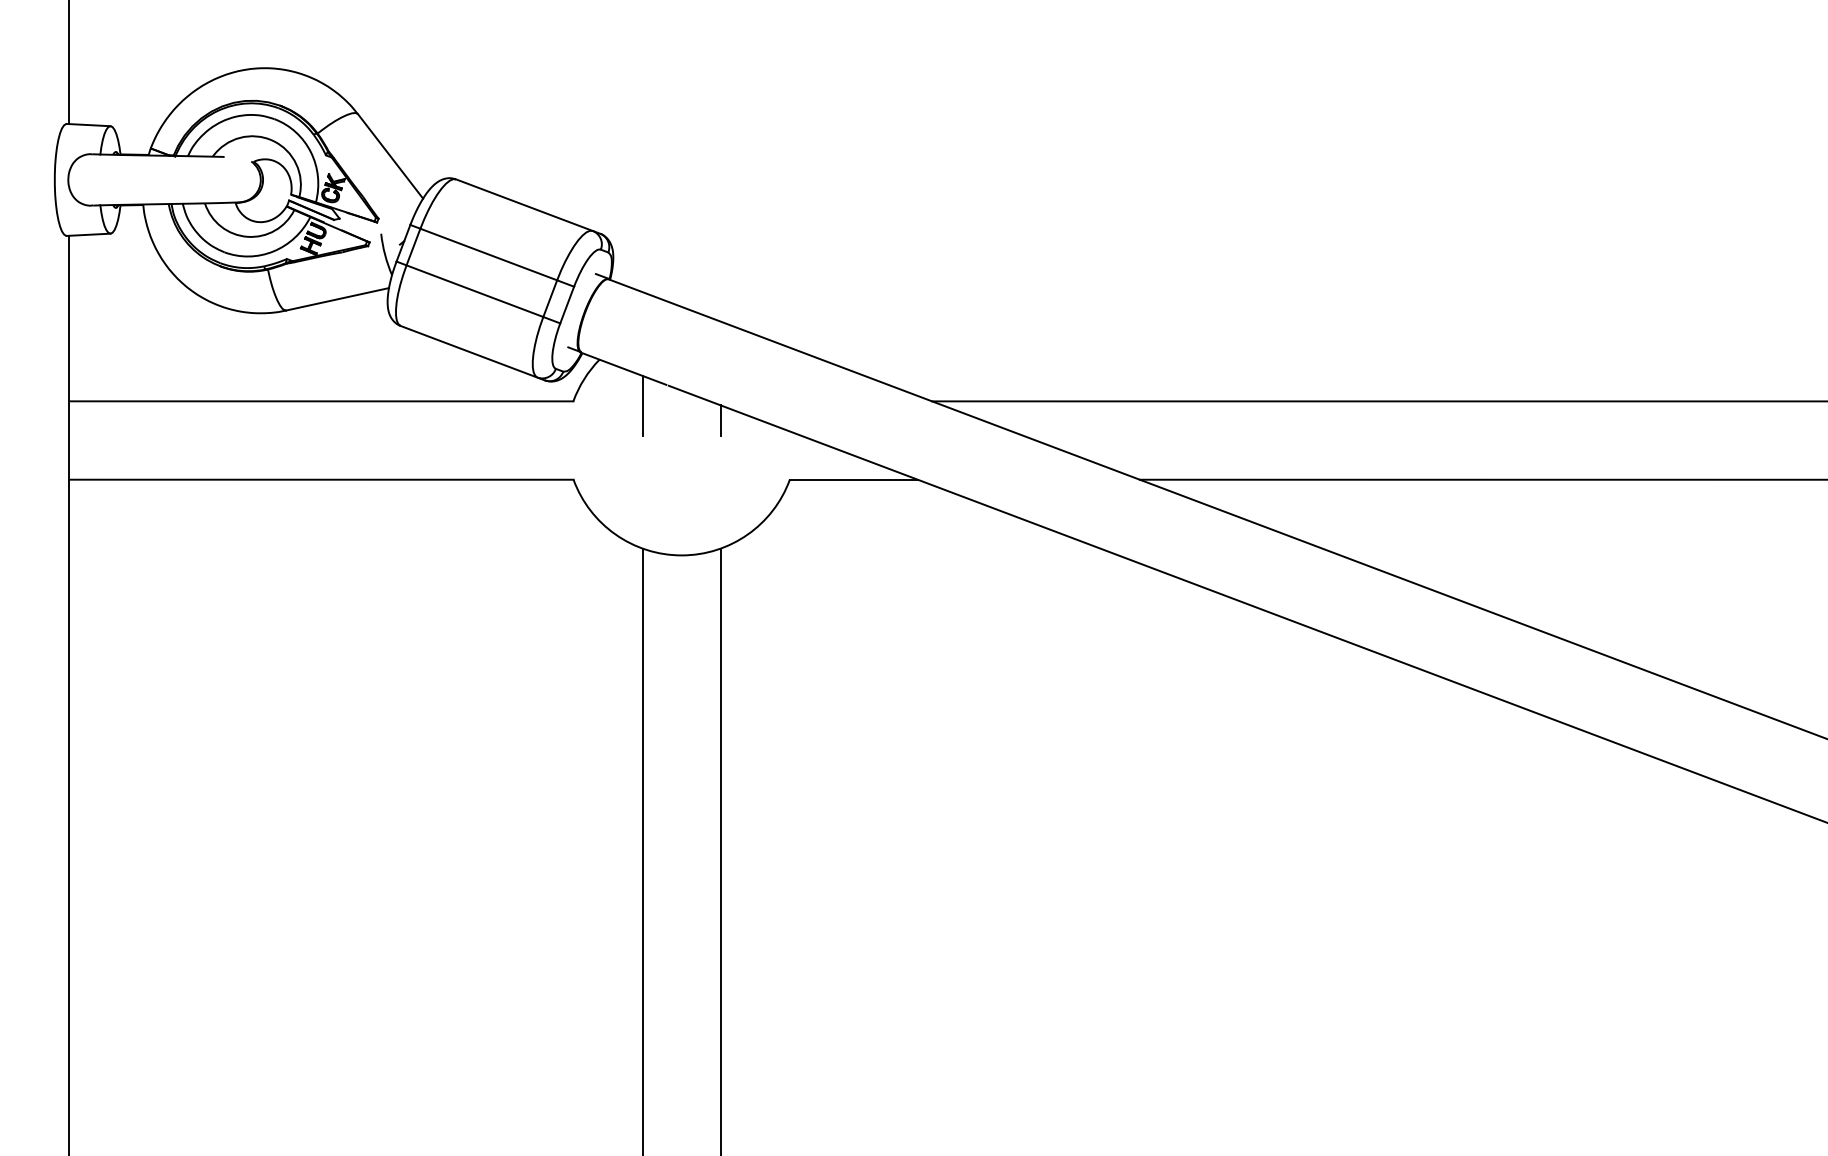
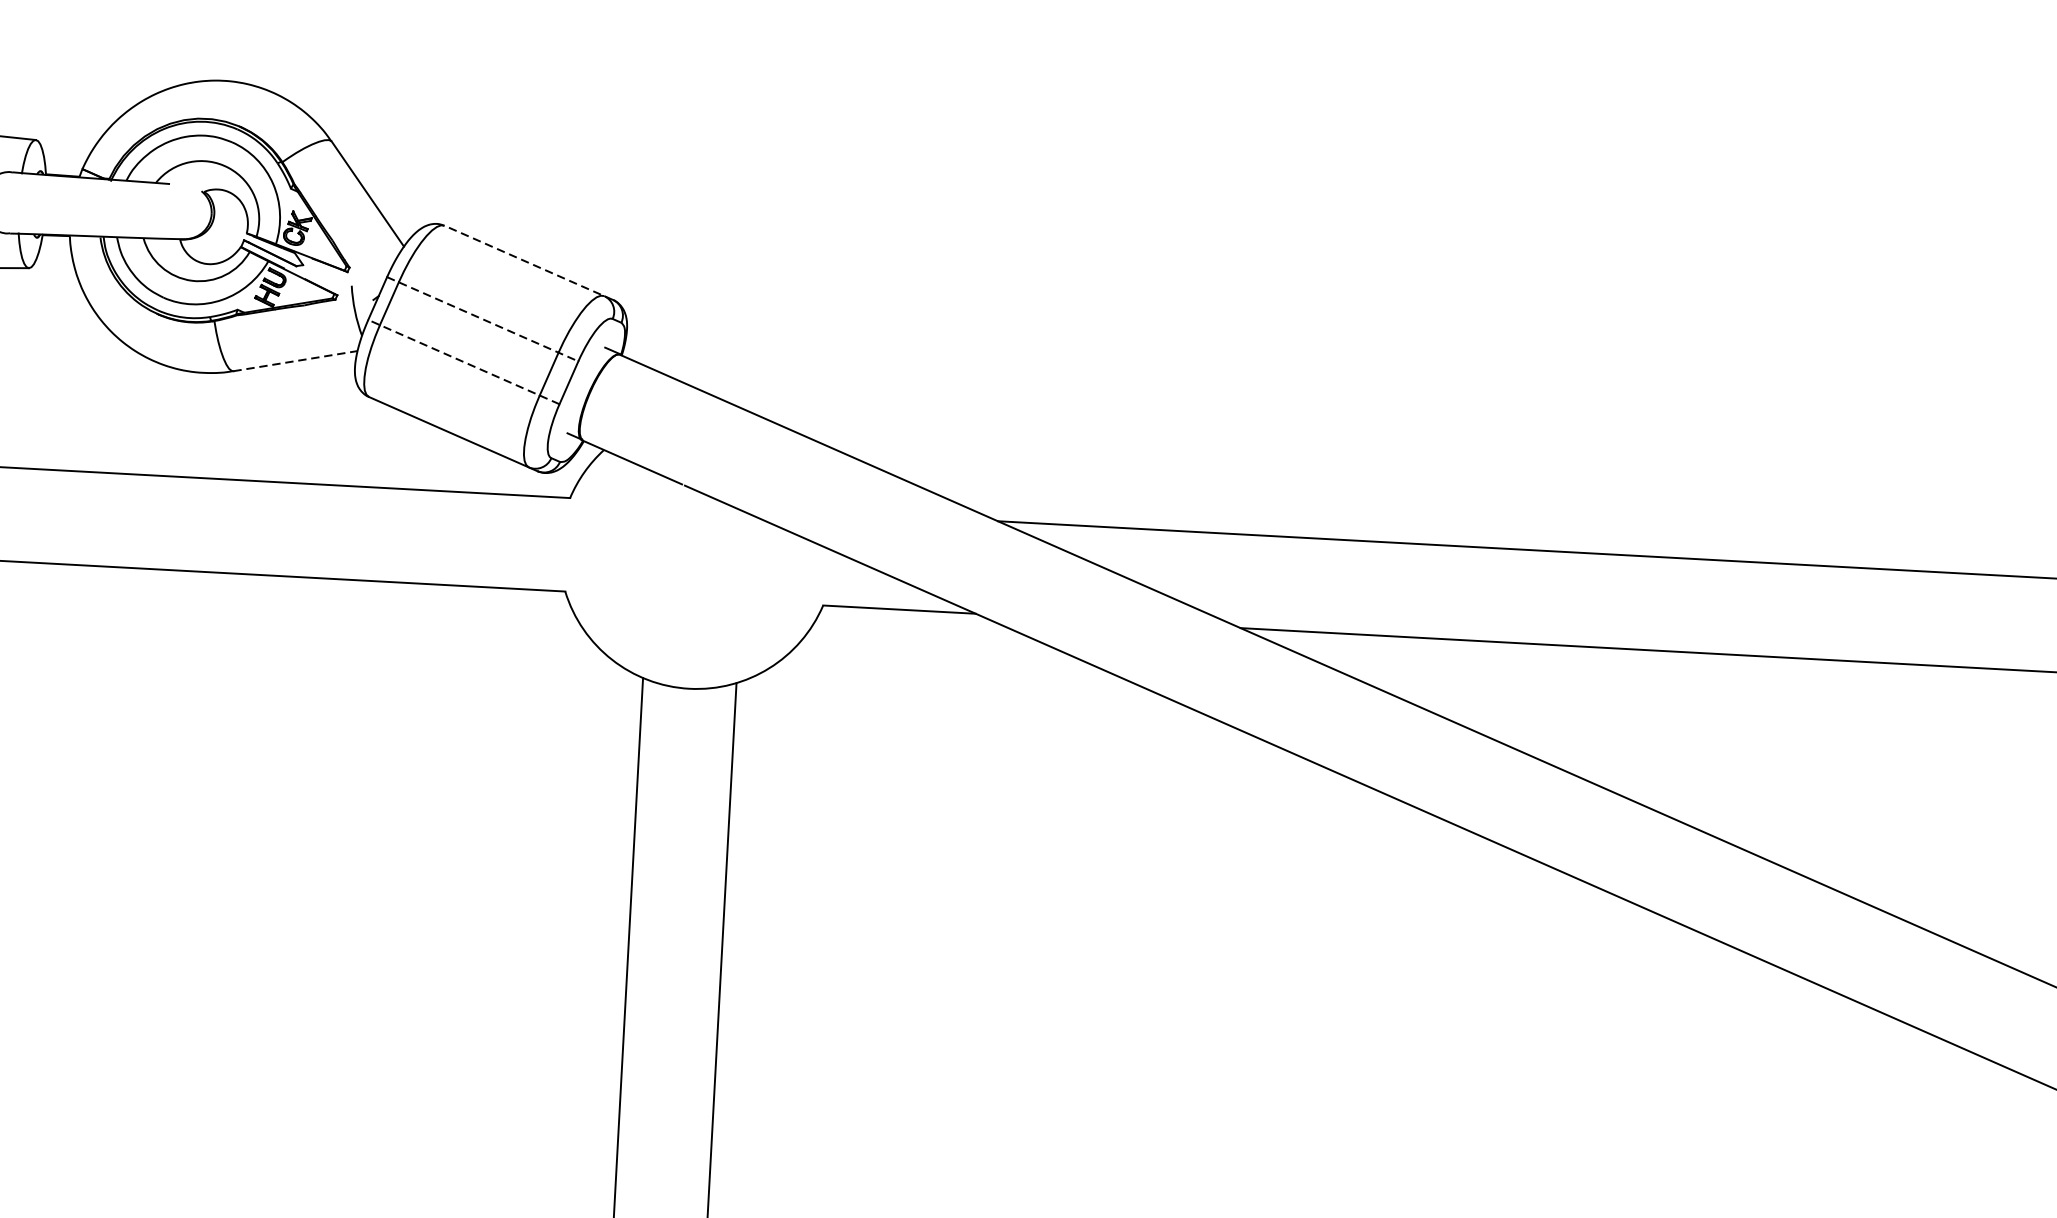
line: (527, 206) -> (527, 262), solid -> dashed
line: (492, 256) -> (483, 320), solid -> dashed
line: (478, 292) -> (463, 362), solid -> dashed
line: (337, 299) -> (295, 361), solid -> dashed
line: (642, 405) -> (652, 507), removed
line: (720, 420) -> (744, 530), removed

